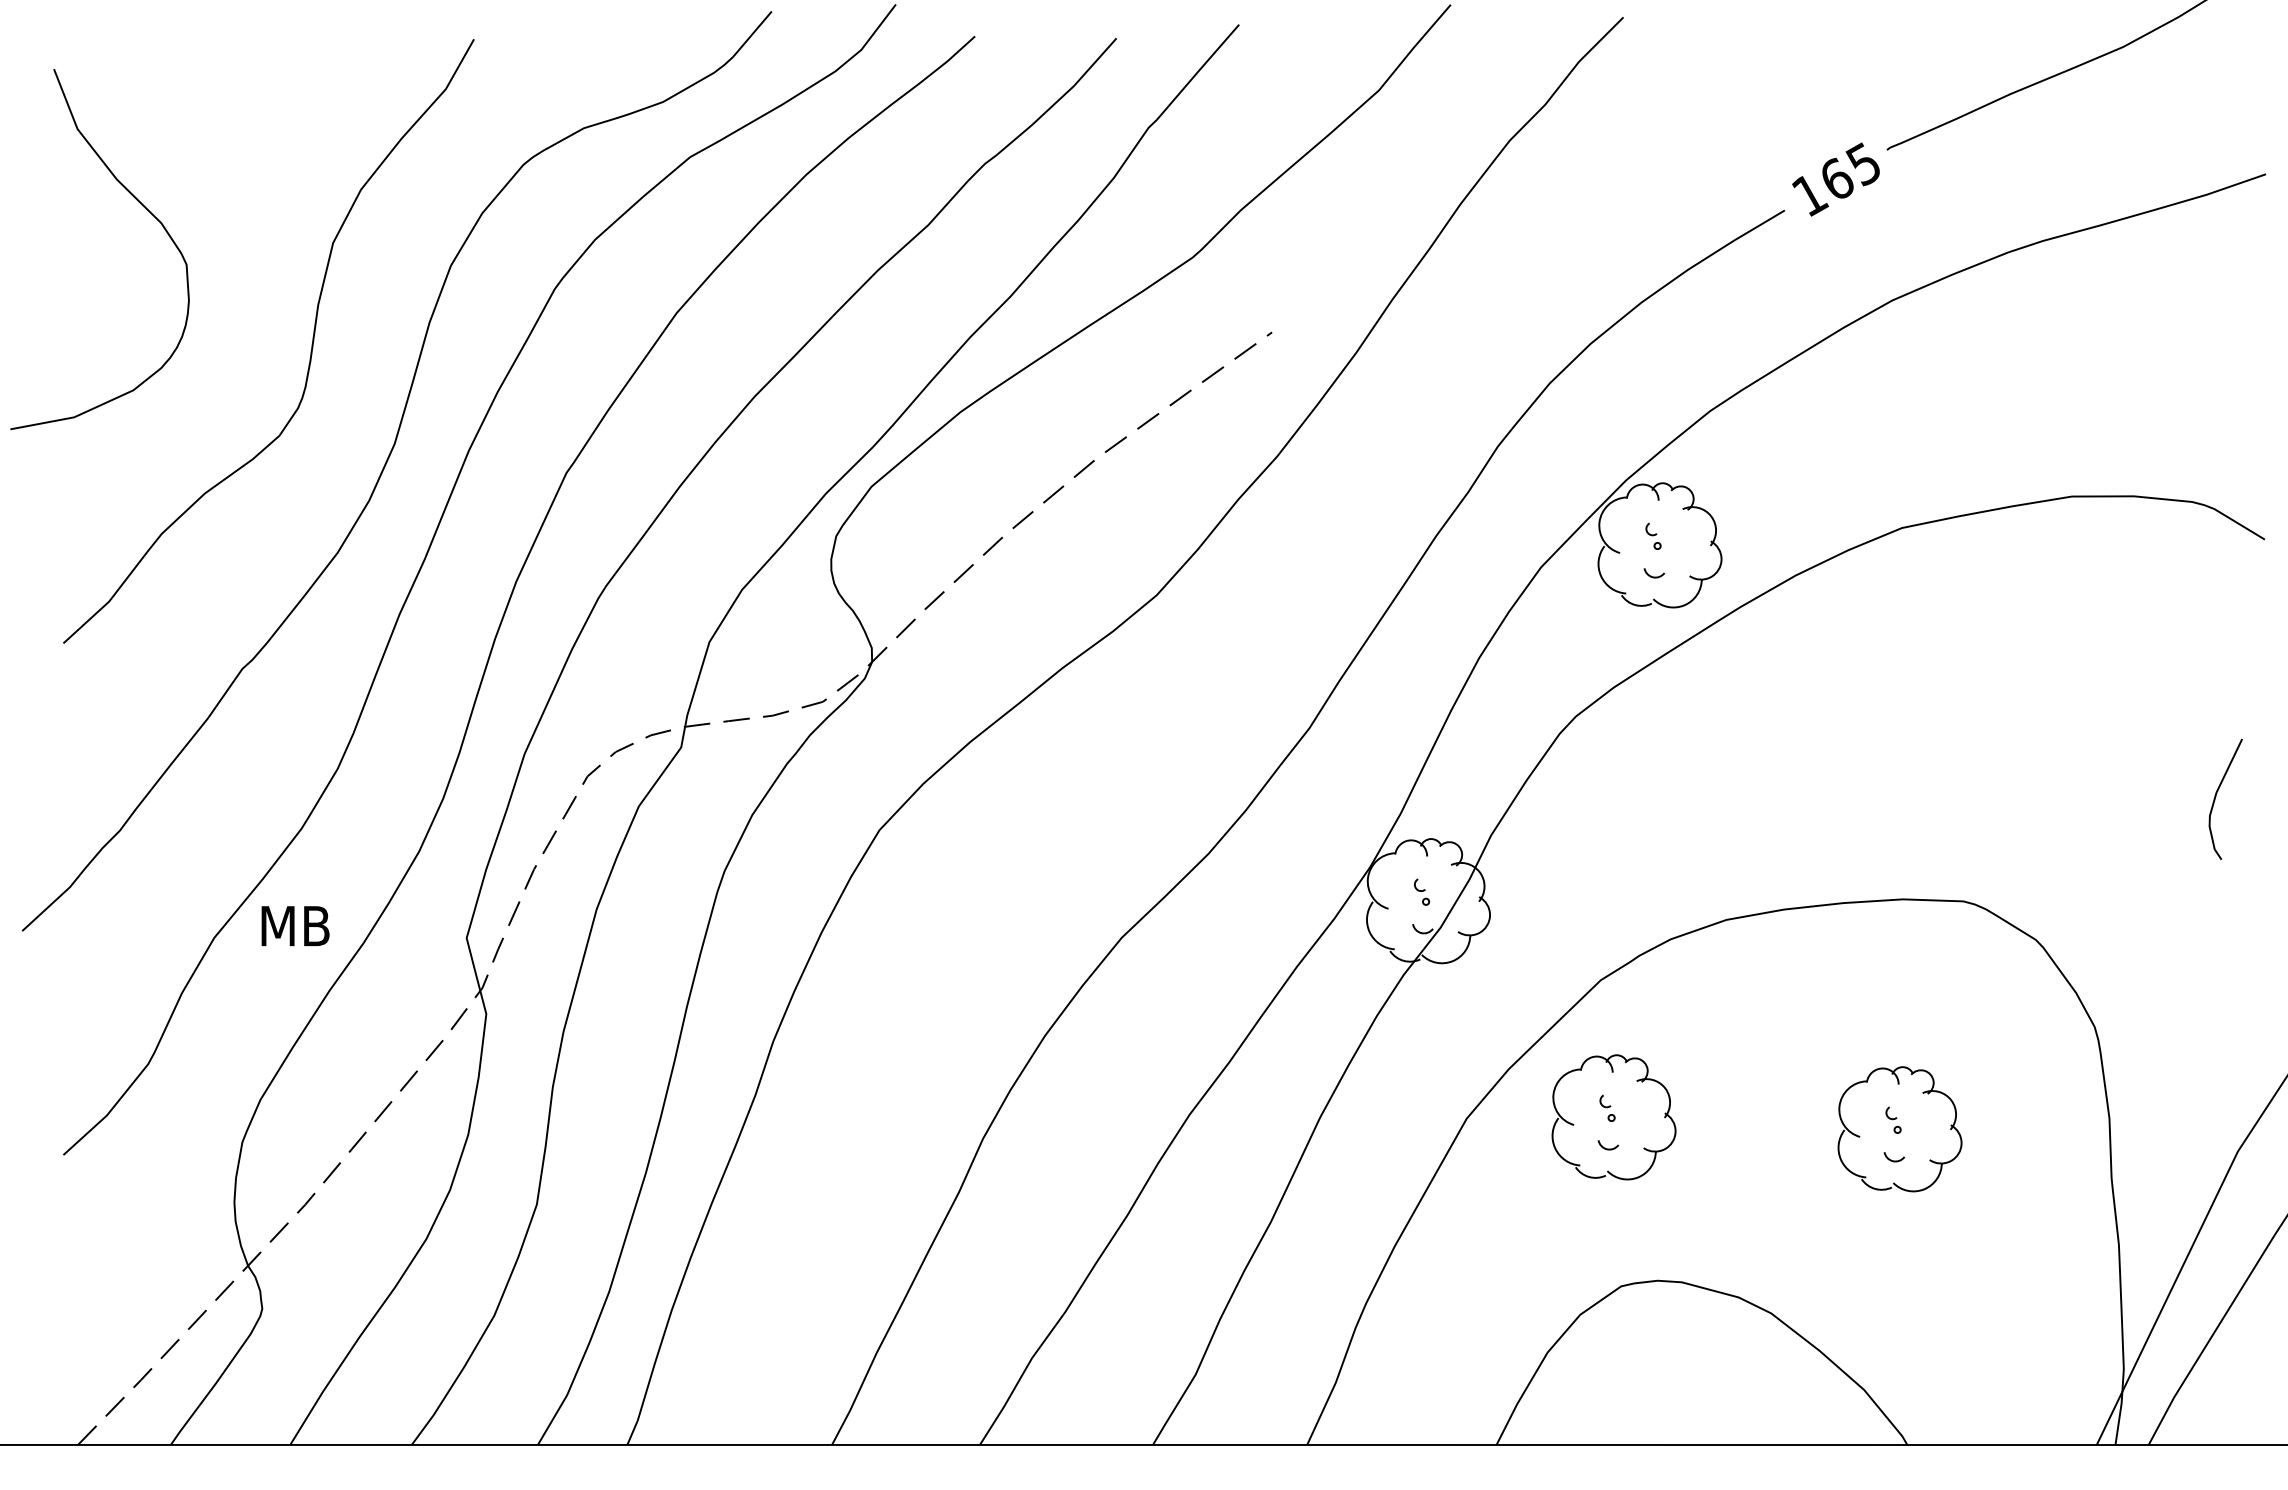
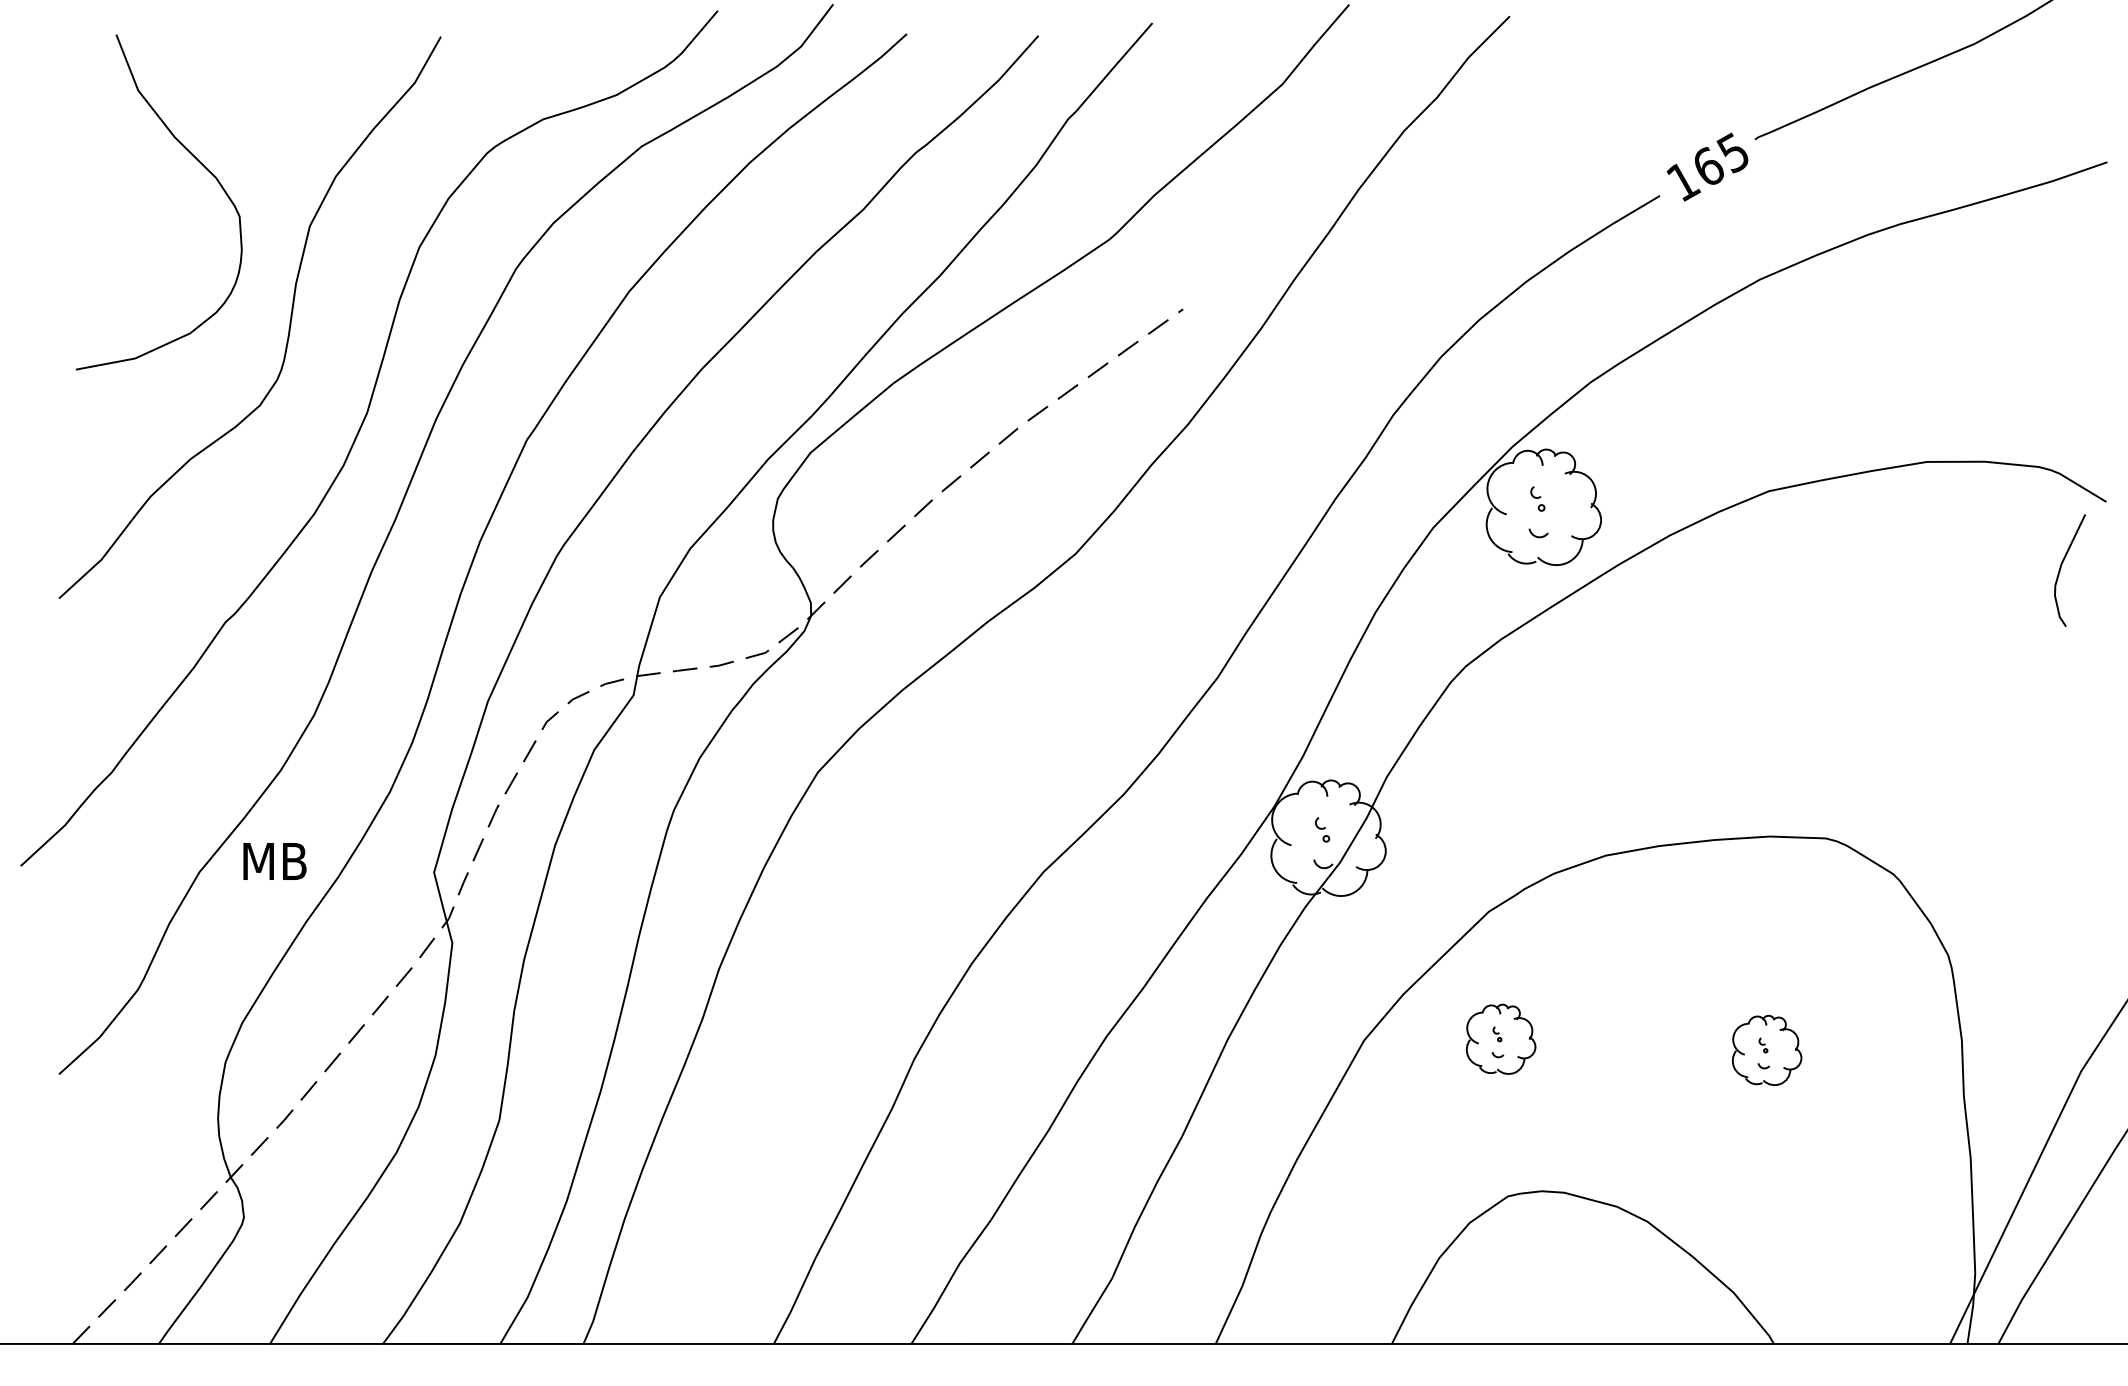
curve: (142, 206) -> (198, 162), moved
curve: (2216, 797) -> (2061, 568), moved
part: (1613, 1117) -> (1500, 1039), size x0.6
part: (1899, 1129) -> (1766, 1050), size x0.6

